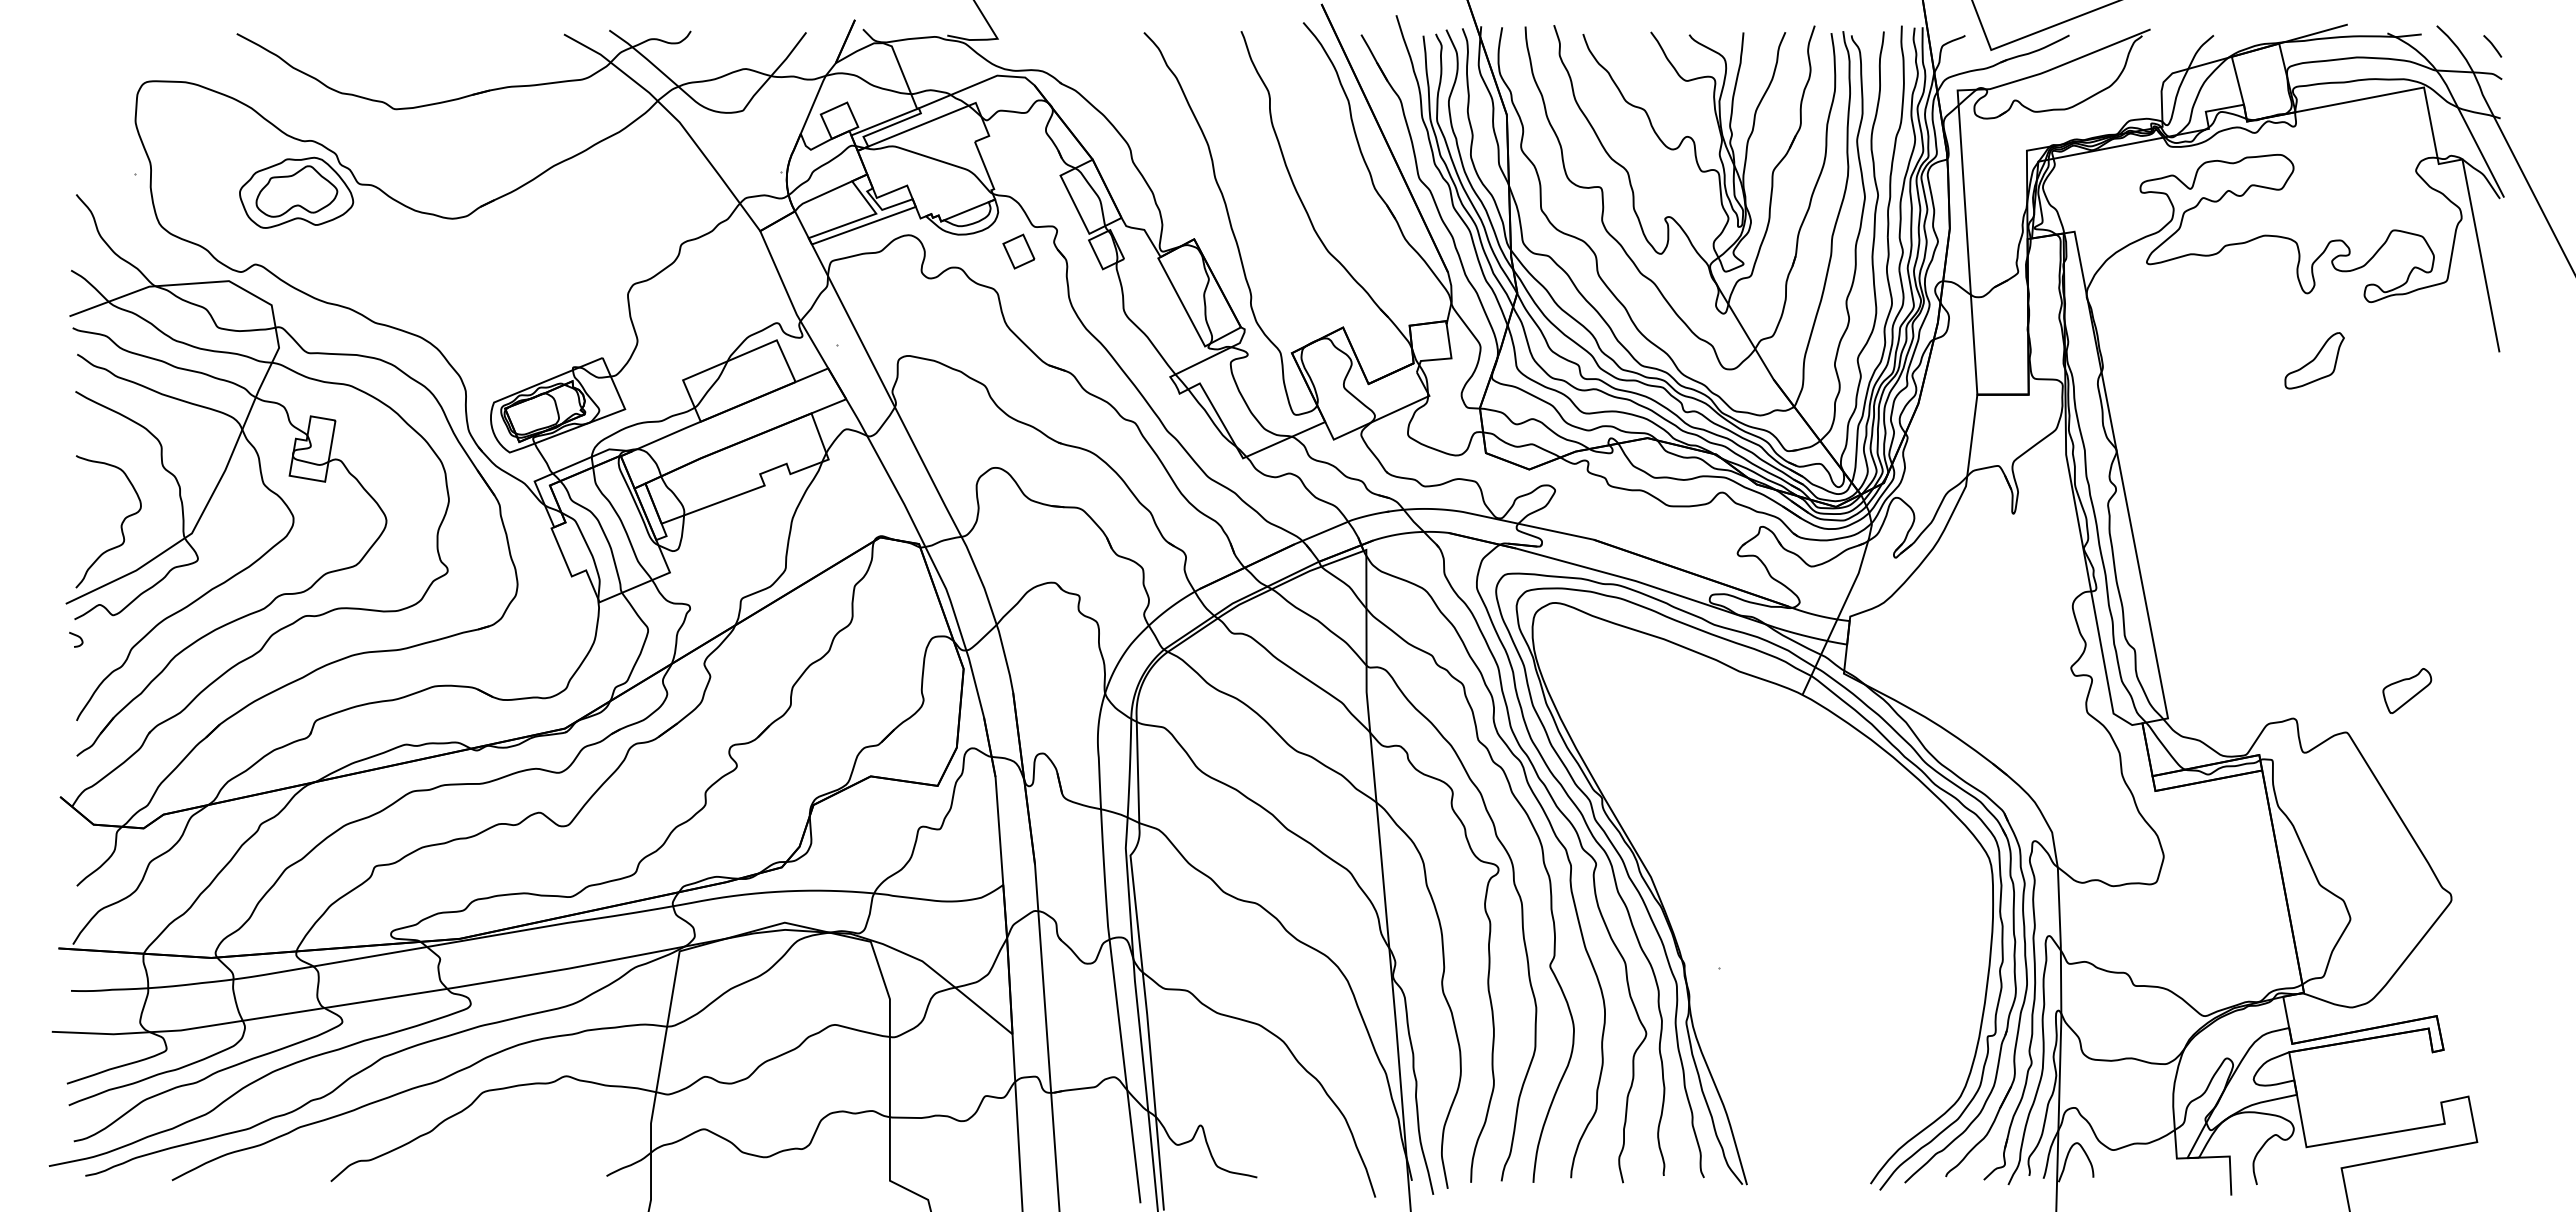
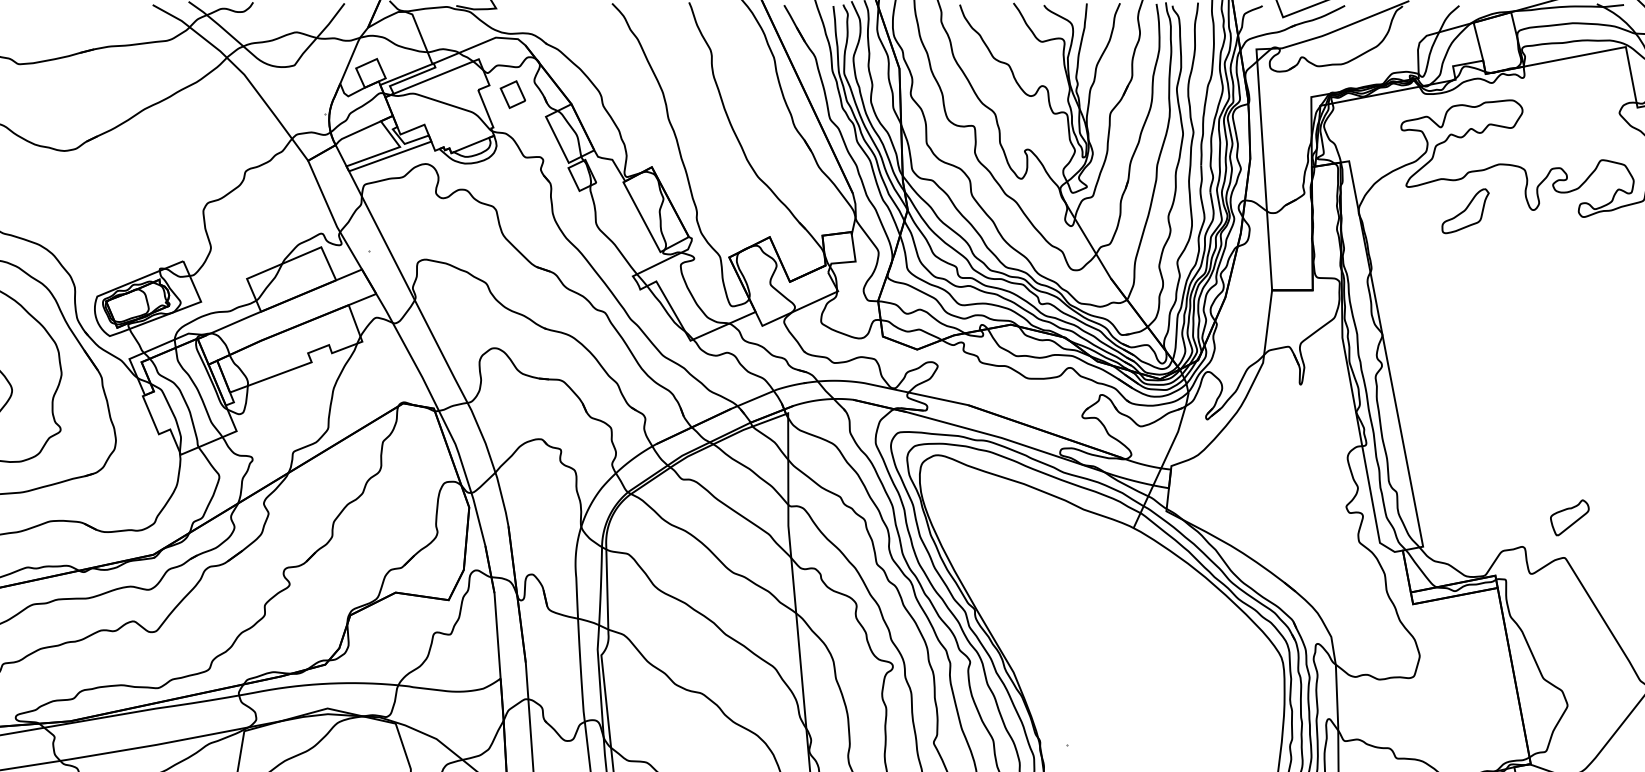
part: (1018, 251) -> (512, 94), moved
part: (2314, 360) -> (1465, 210), moved
part: (2407, 690) -> (1570, 517), moved

